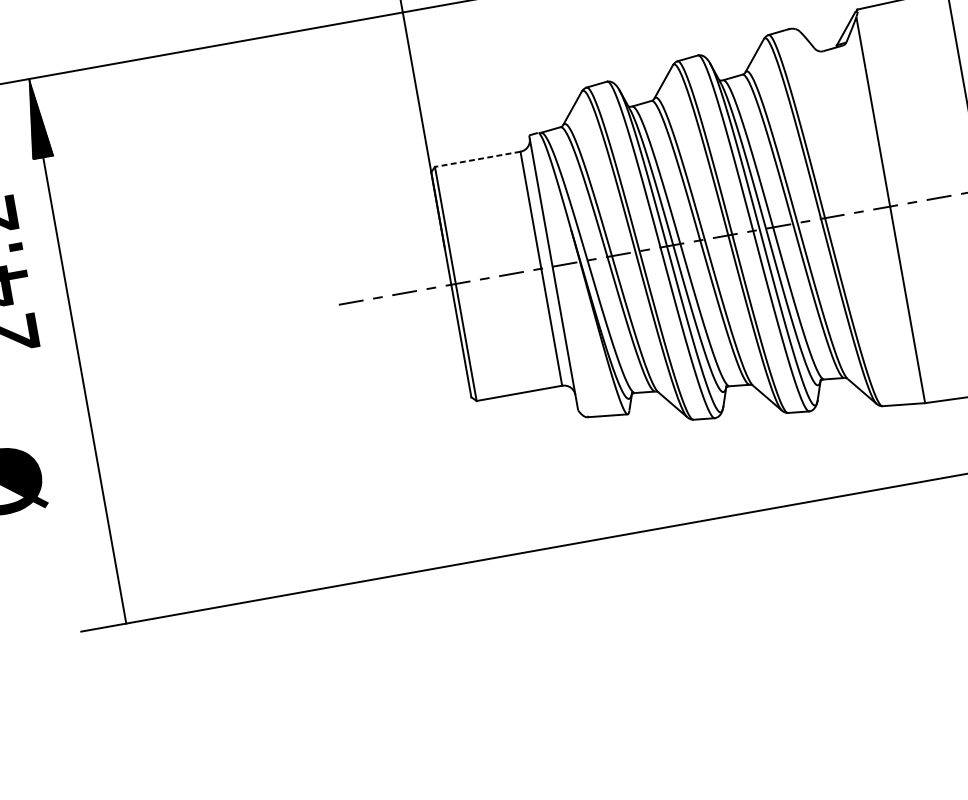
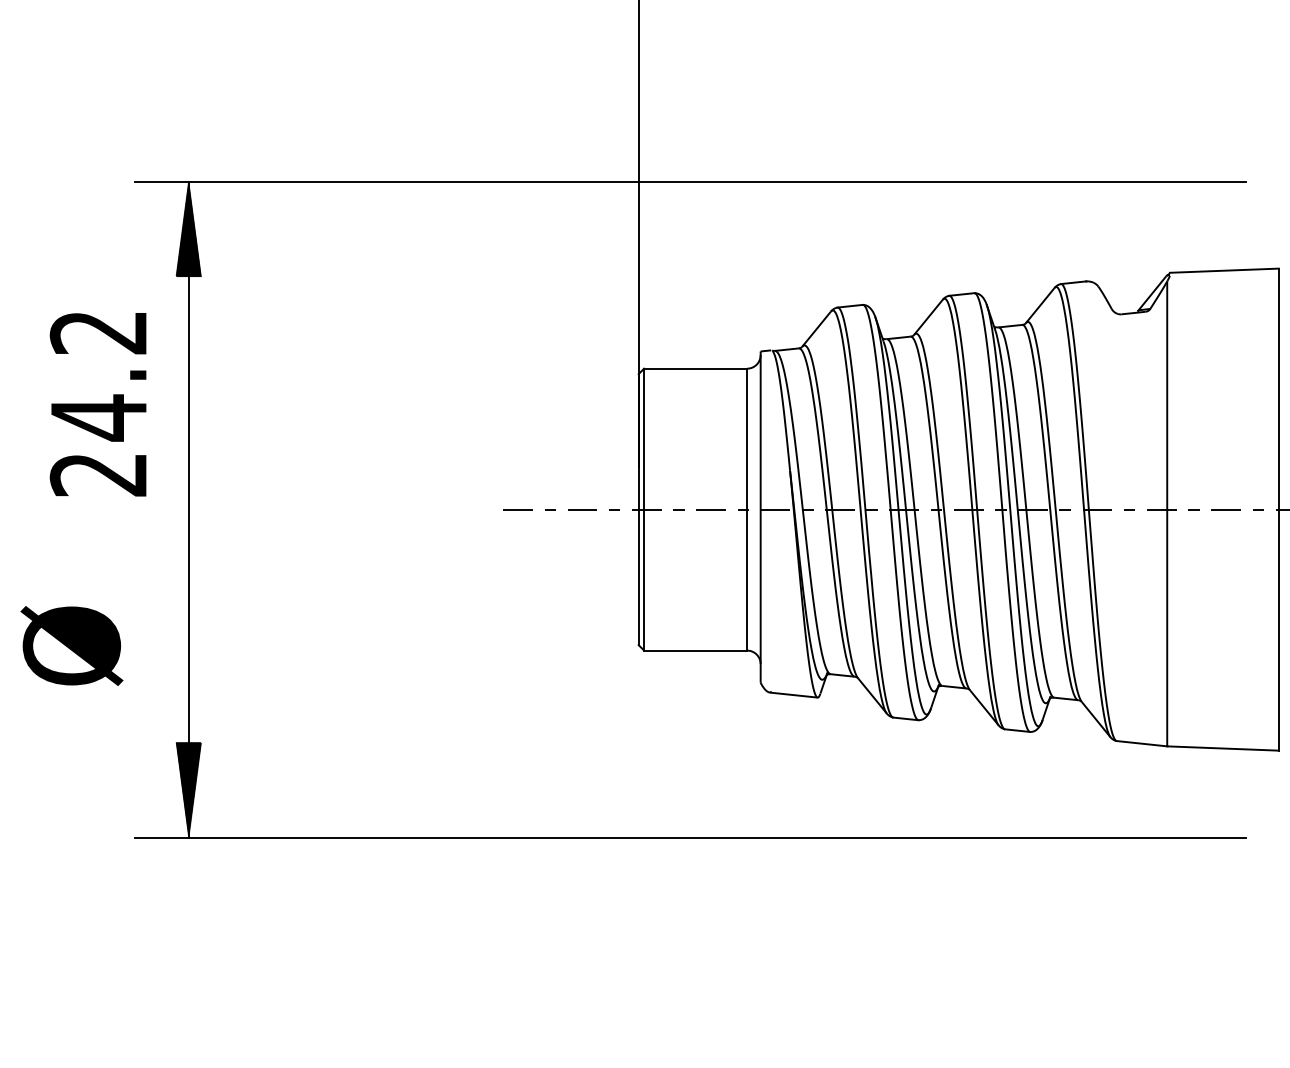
line: (477, 159) -> (695, 368), dashed -> solid
hatch: (118, 583) -> (188, 789), added

